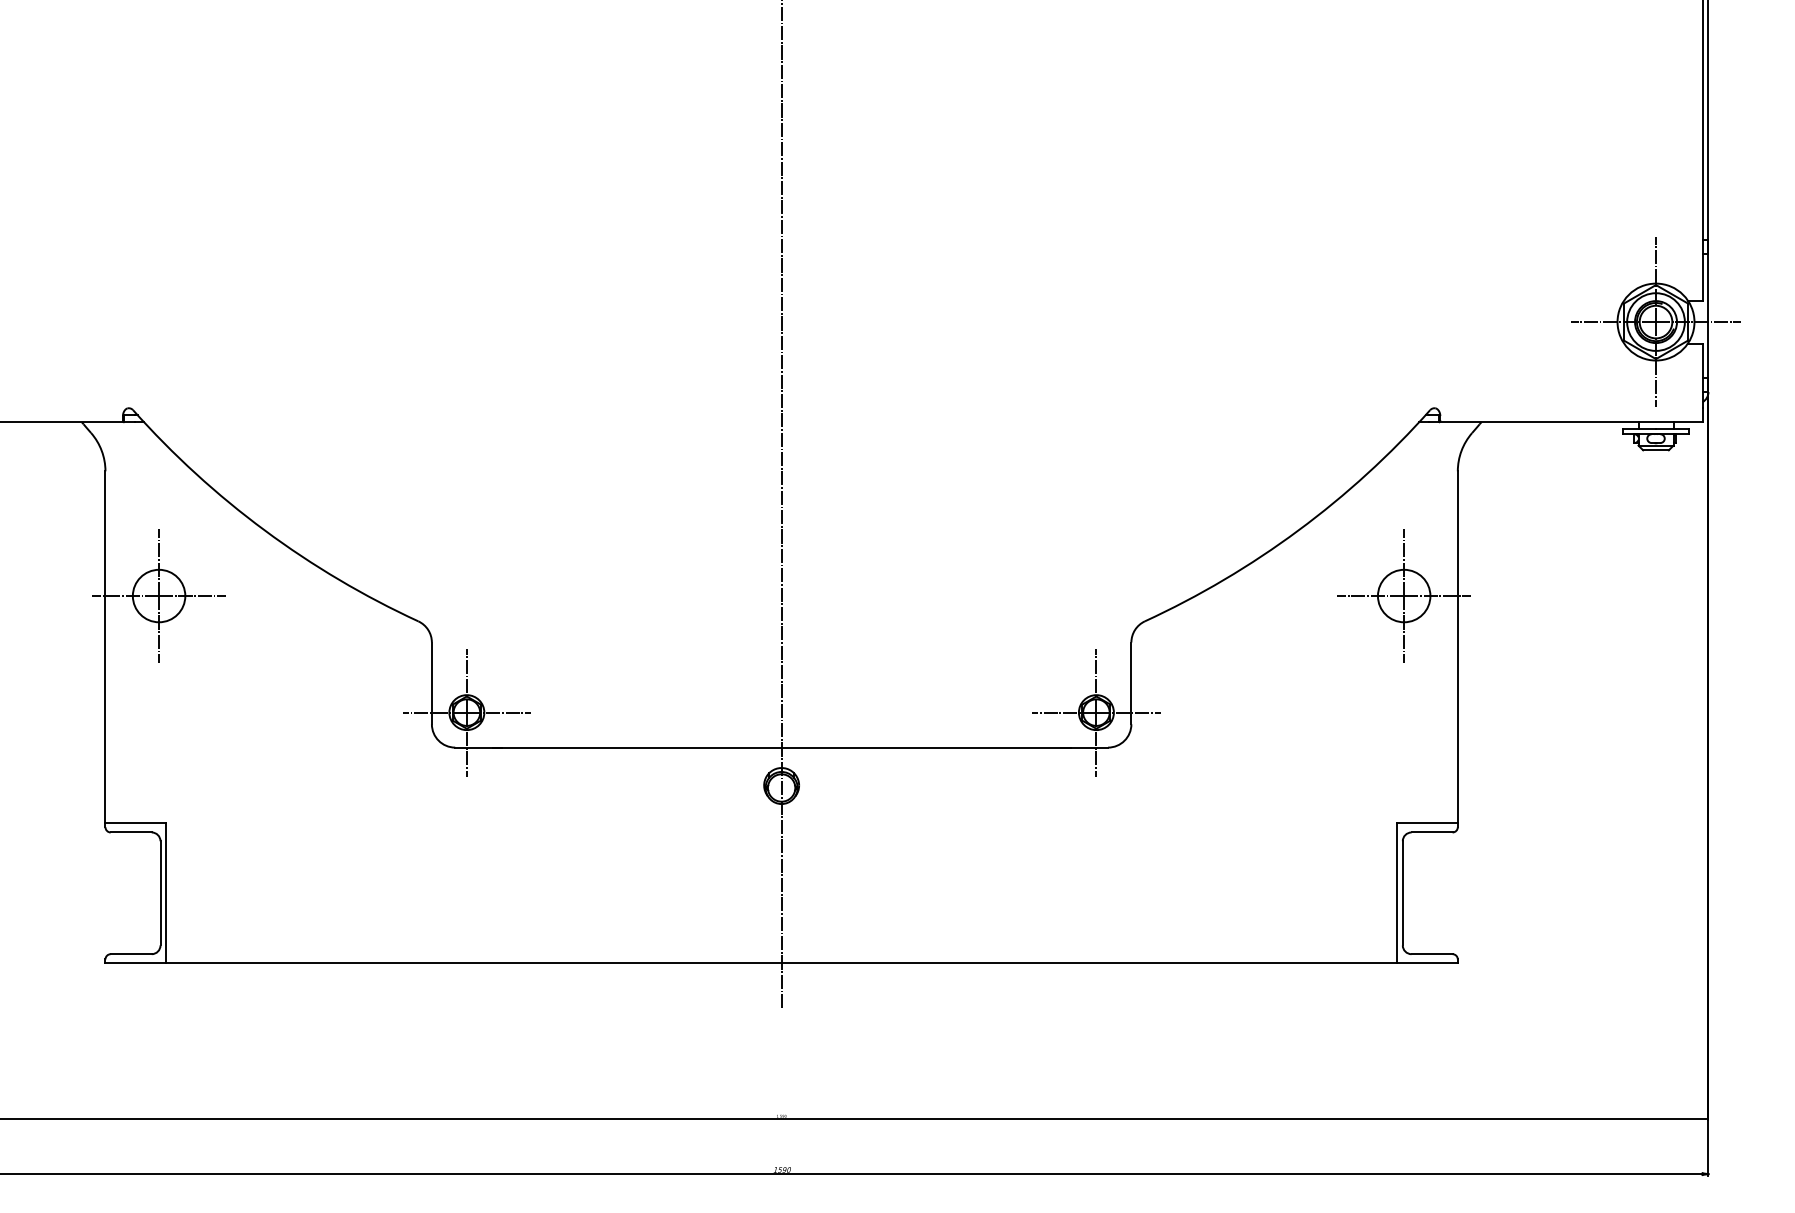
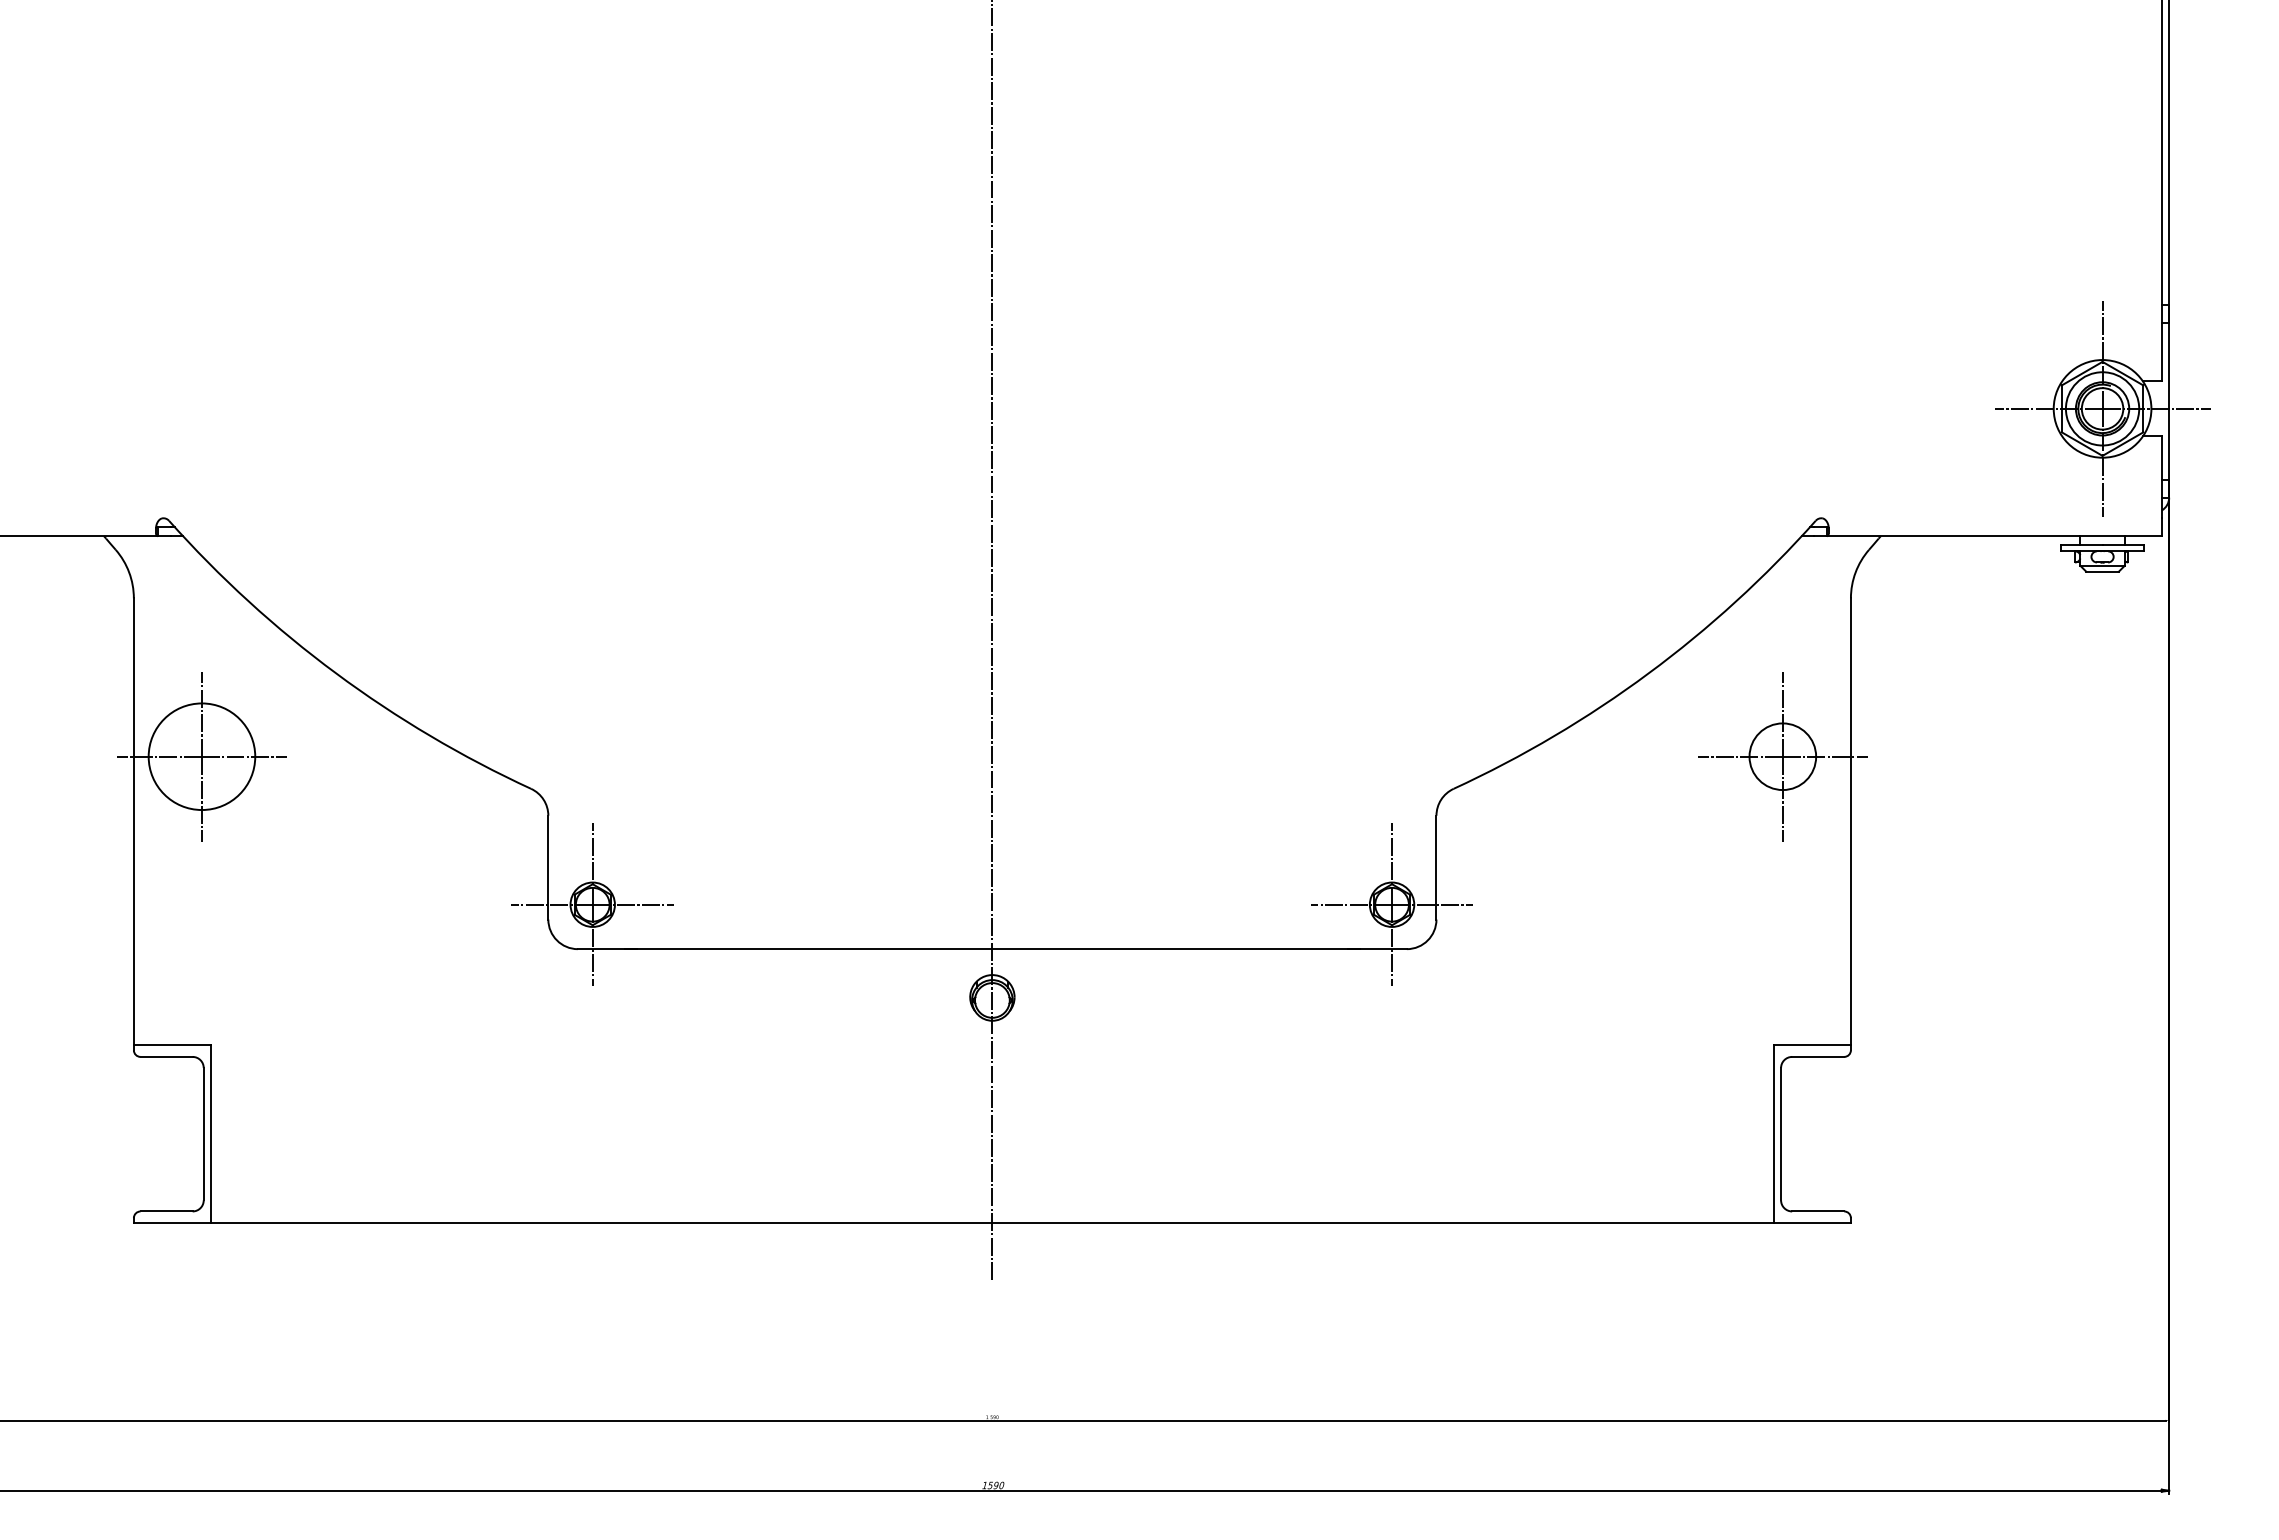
circle: (158, 595) -> (201, 756), size x1.6

